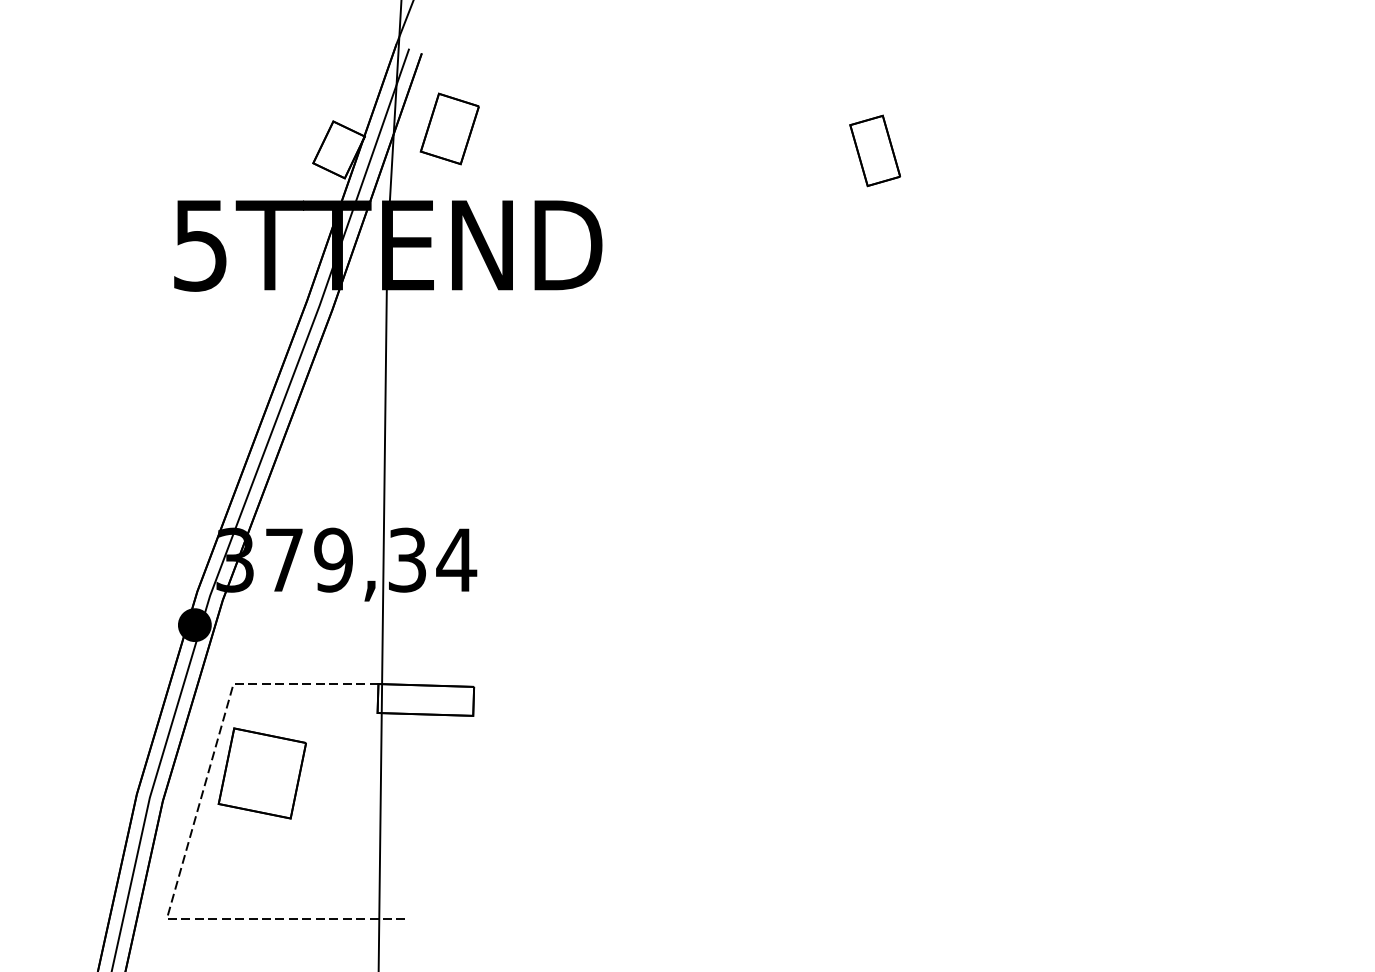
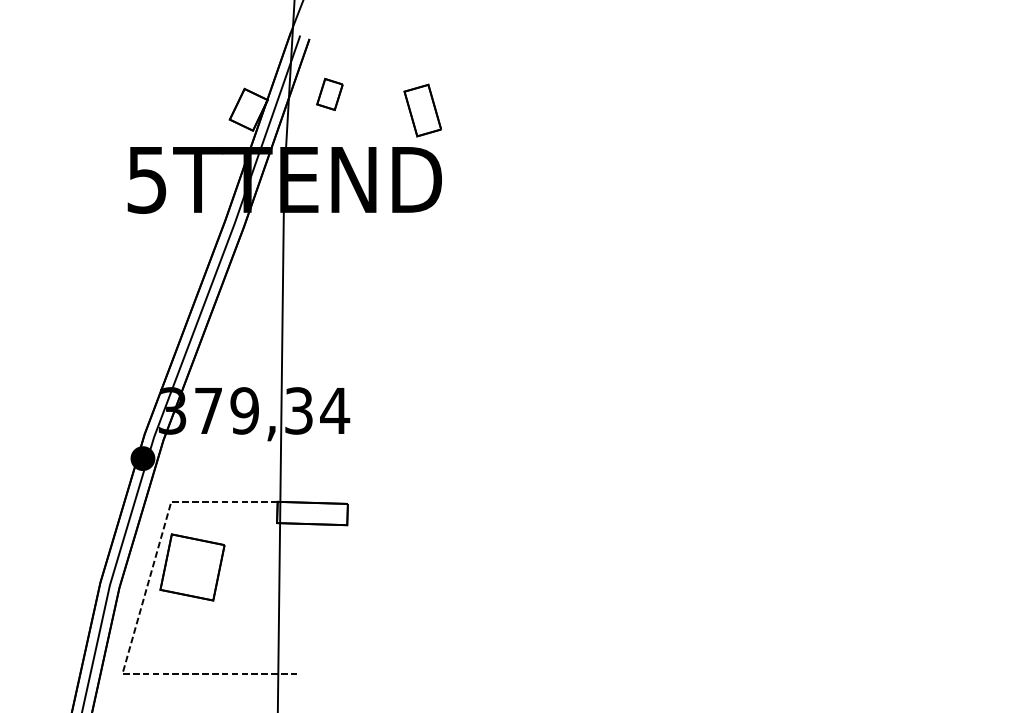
part: (449, 128) -> (329, 94), size x0.6
part: (874, 150) -> (422, 110), moved

